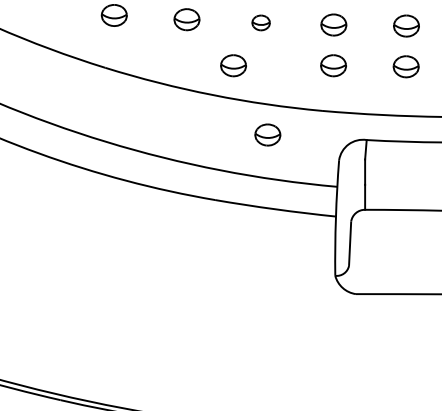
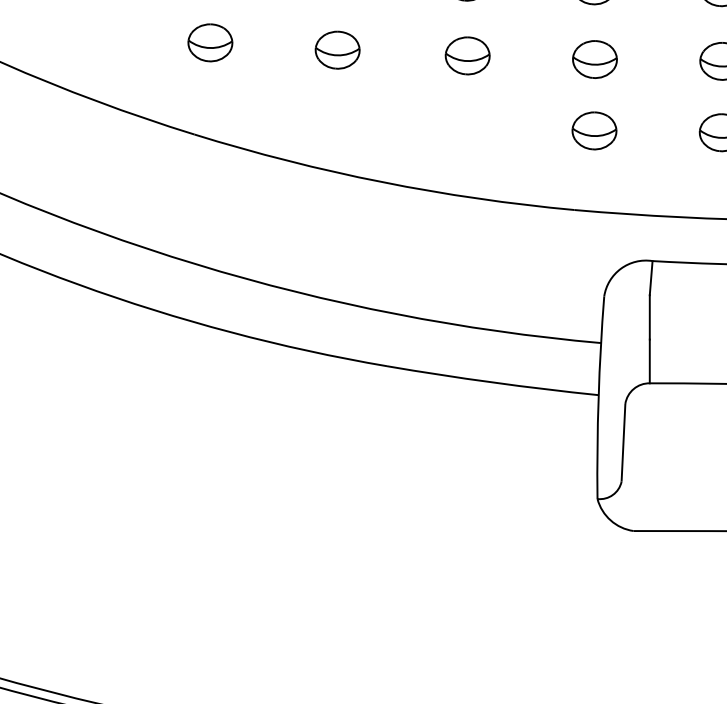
part: (260, 22) -> (466, 55), size x1.43
part: (233, 65) -> (419, 130), removed
part: (267, 134) -> (478, 251), removed

